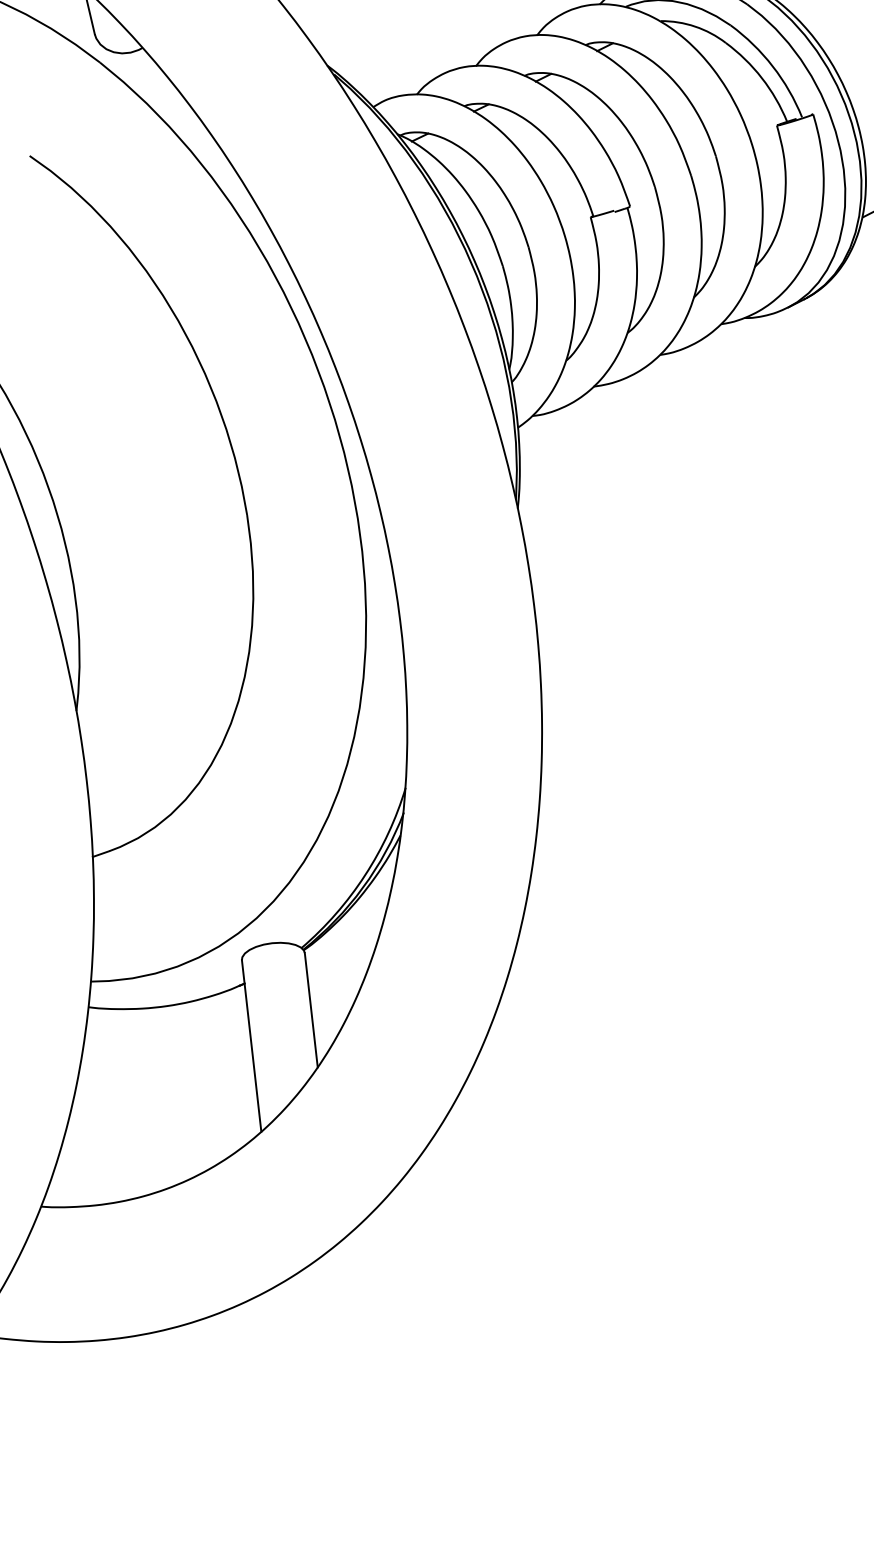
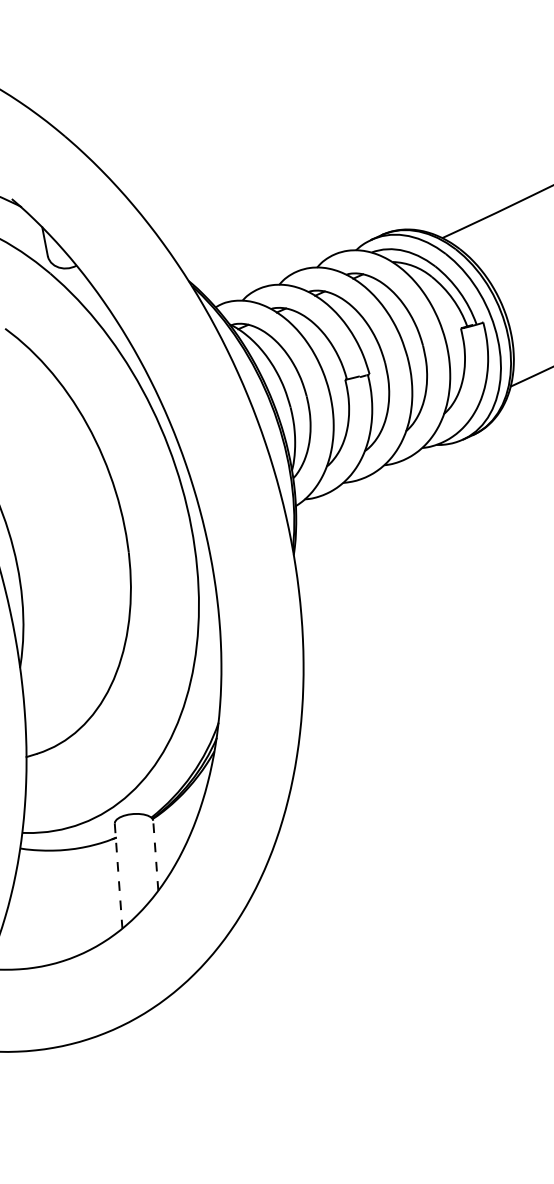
line: (310, 1009) -> (155, 855), solid -> dashed
line: (251, 1046) -> (118, 876), solid -> dashed

